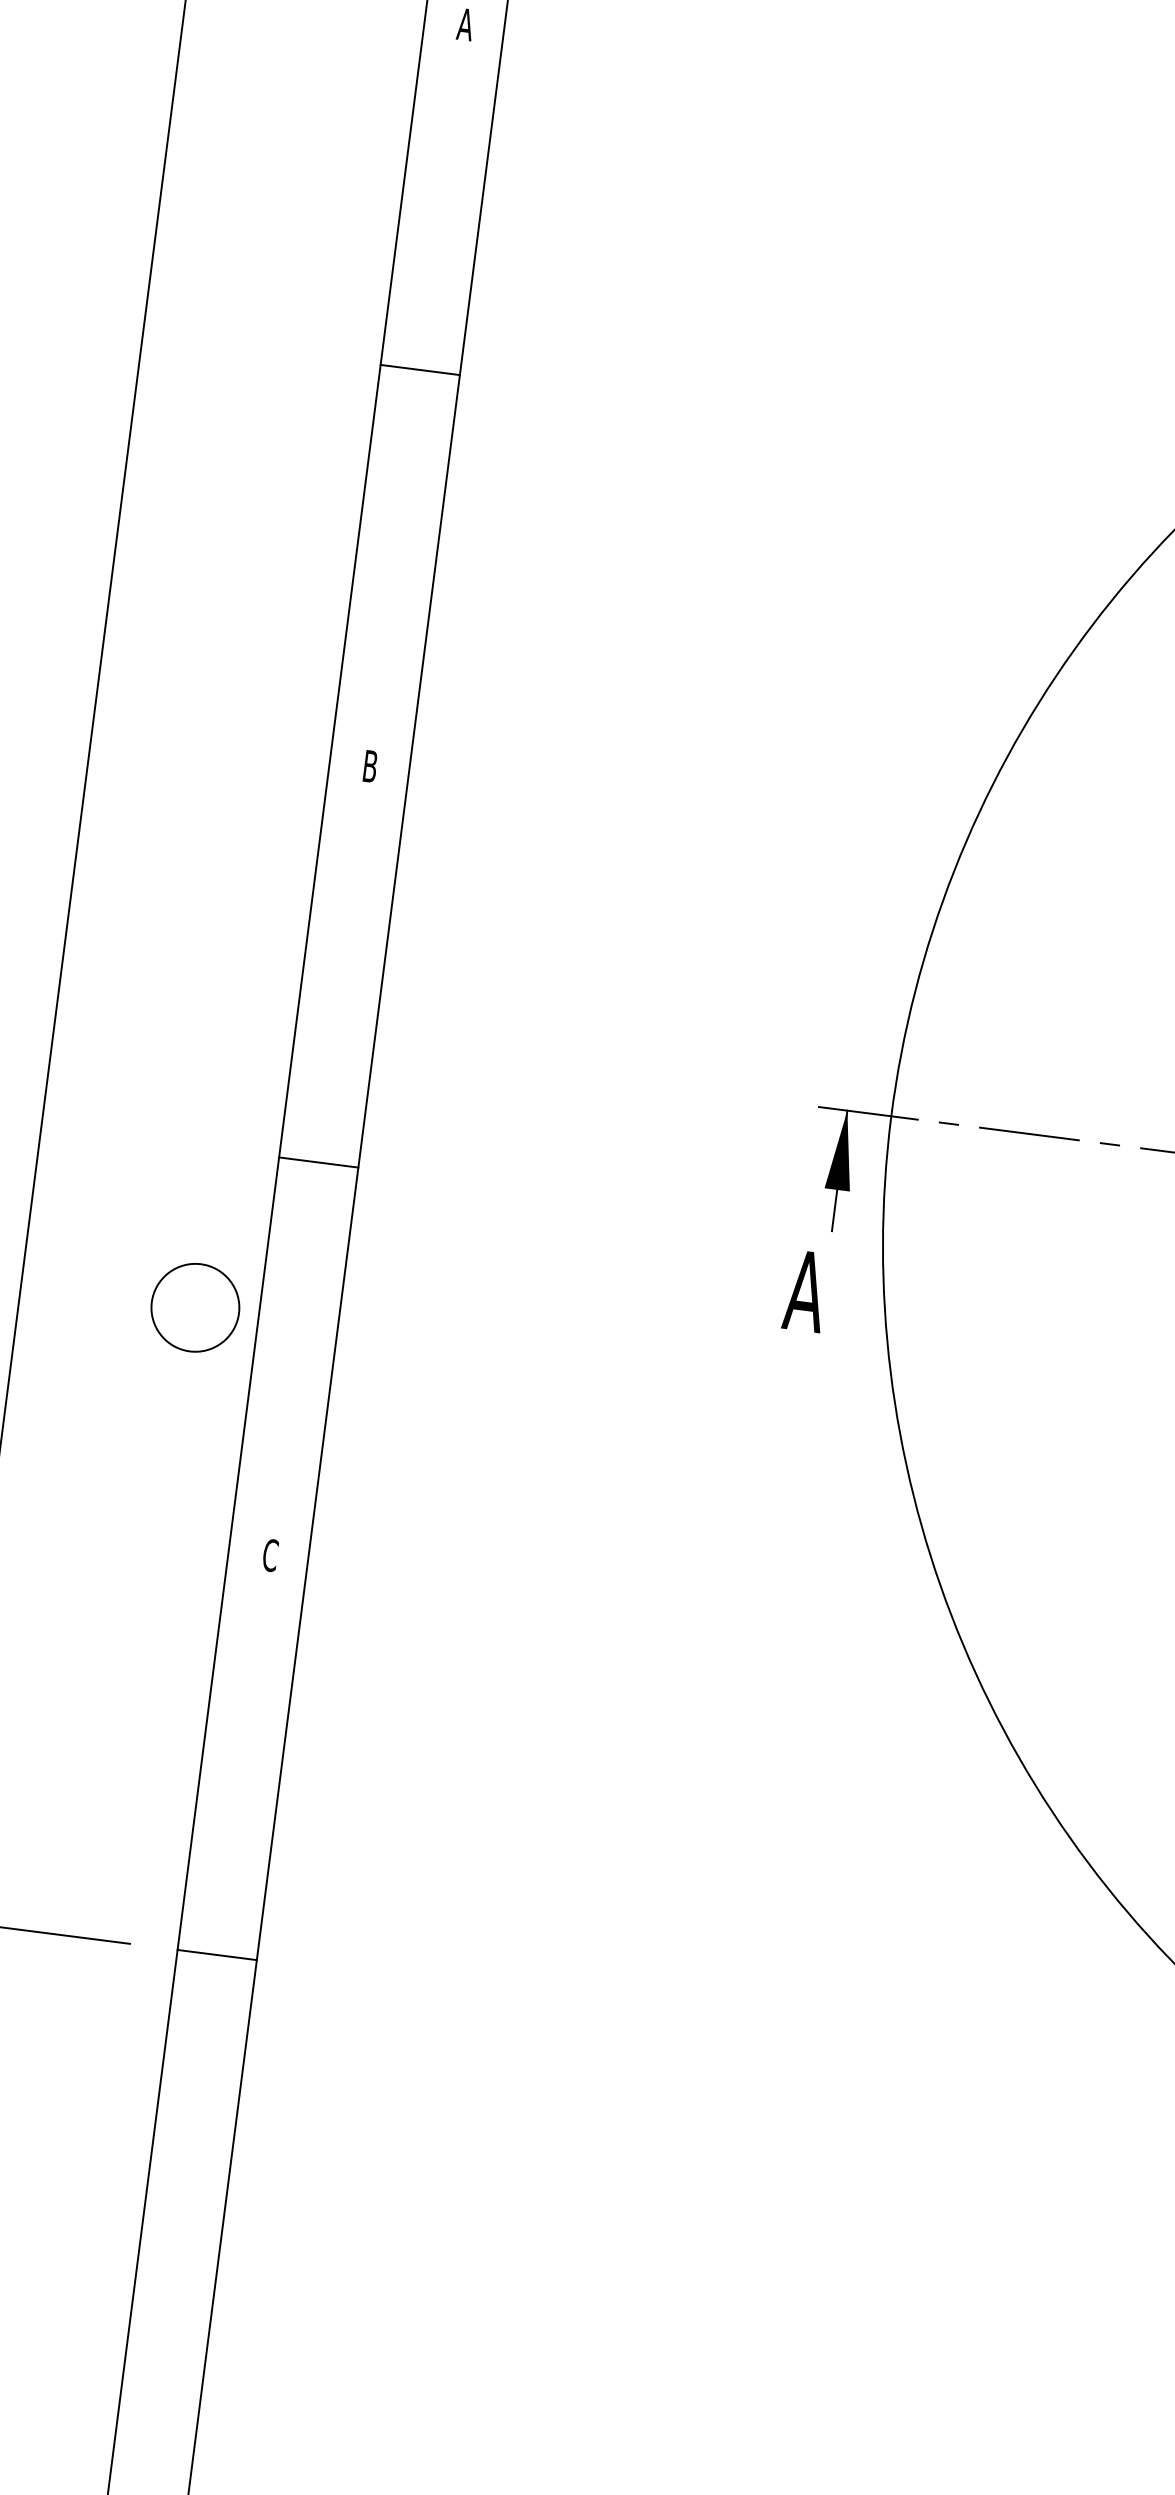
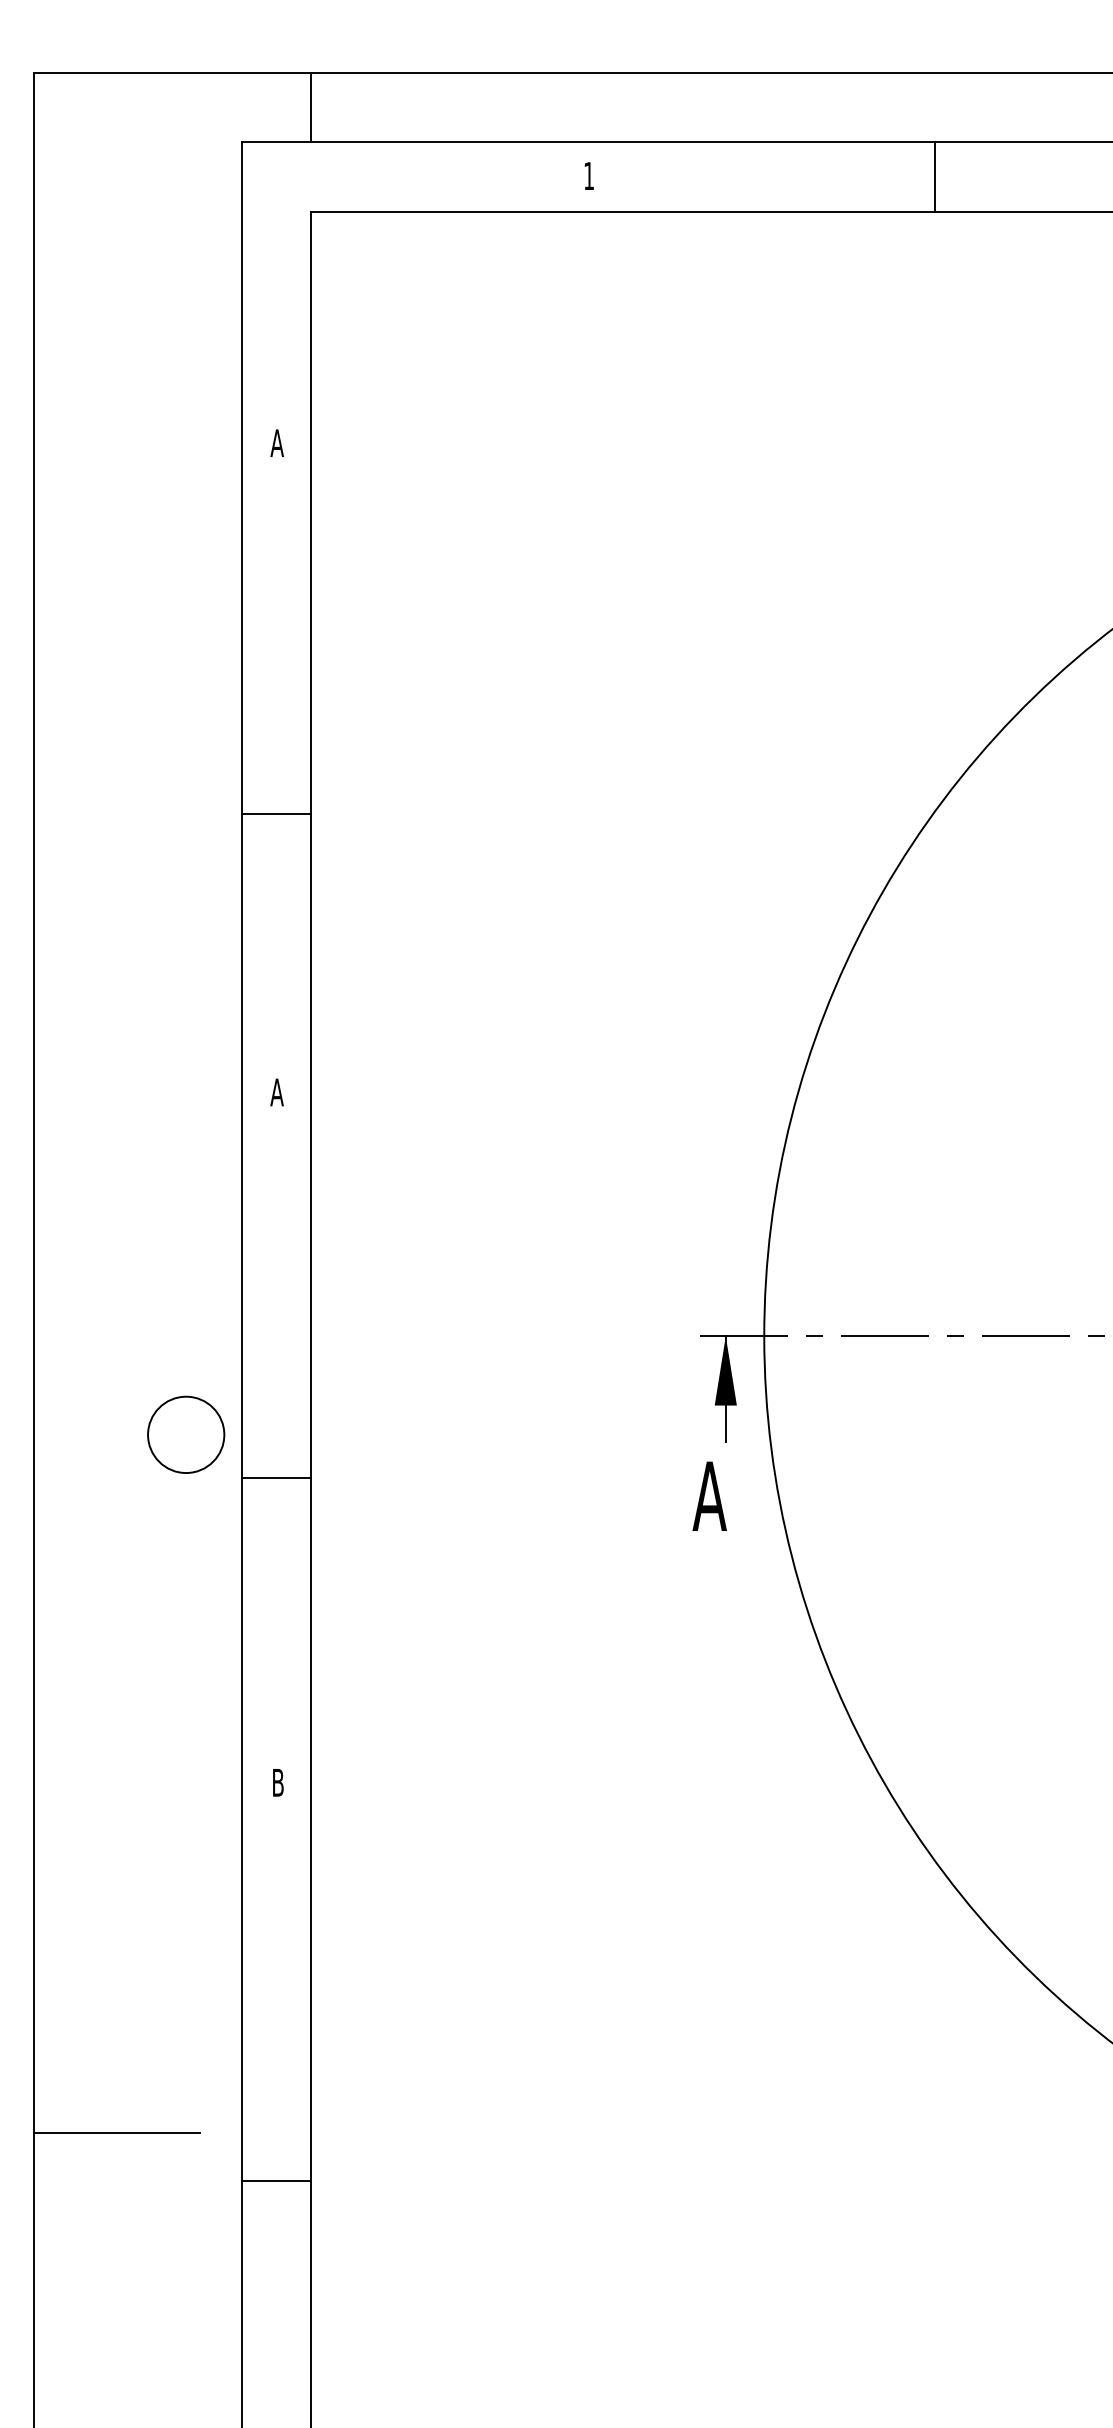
line: (420, 369) -> (276, 813), moved
text: (369, 766) -> (276, 1092), B -> A
line: (318, 1162) -> (276, 1478), moved
circle: (195, 1307) -> (186, 1434), moved
text: (270, 1555) -> (278, 1782), C -> B
line: (217, 1954) -> (276, 2180), moved

